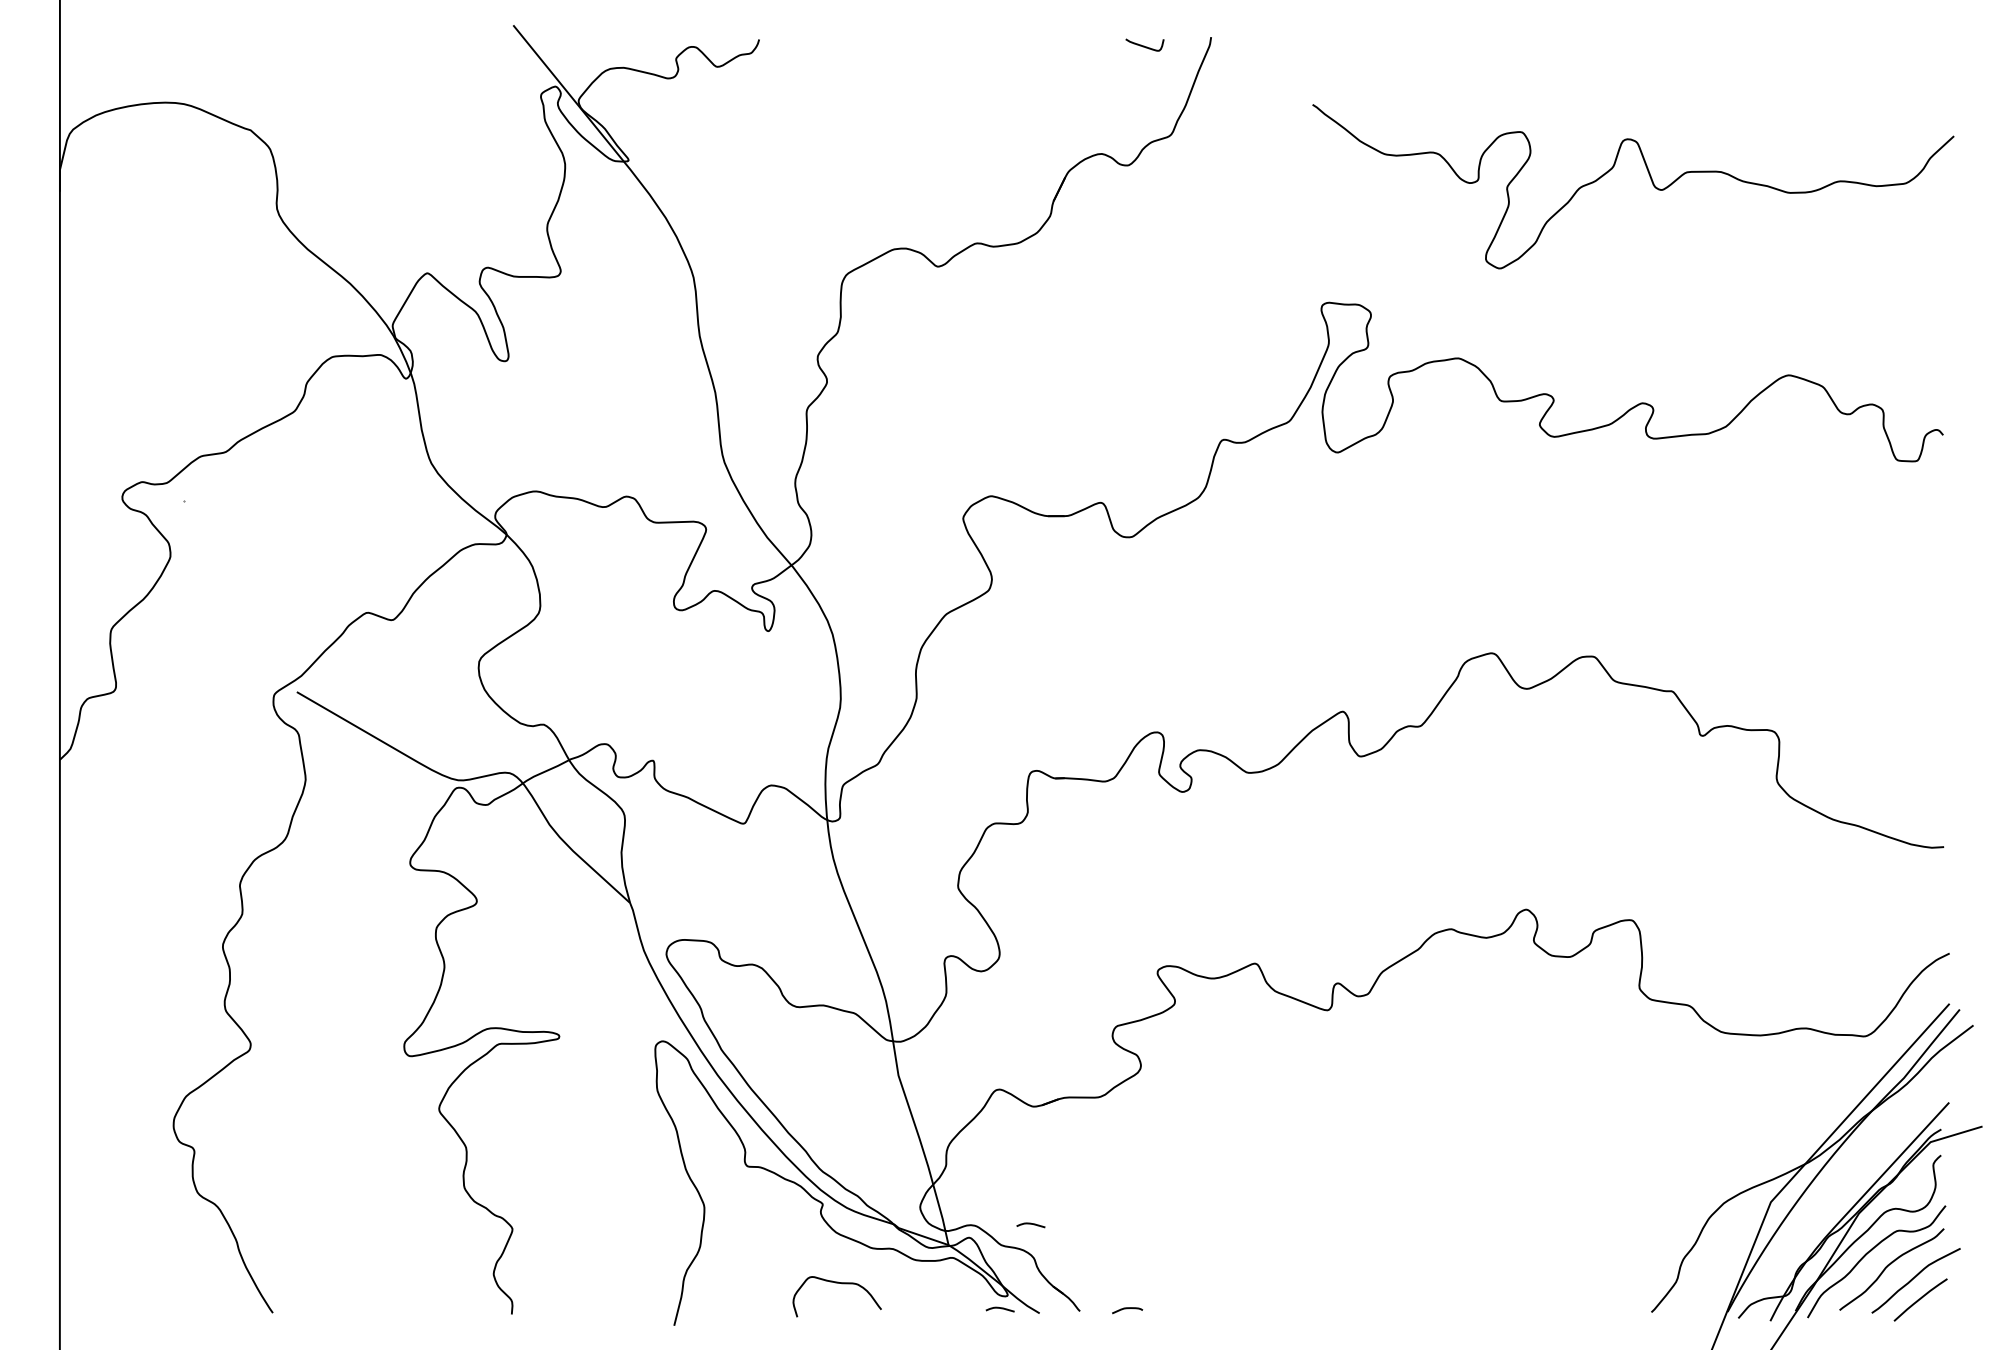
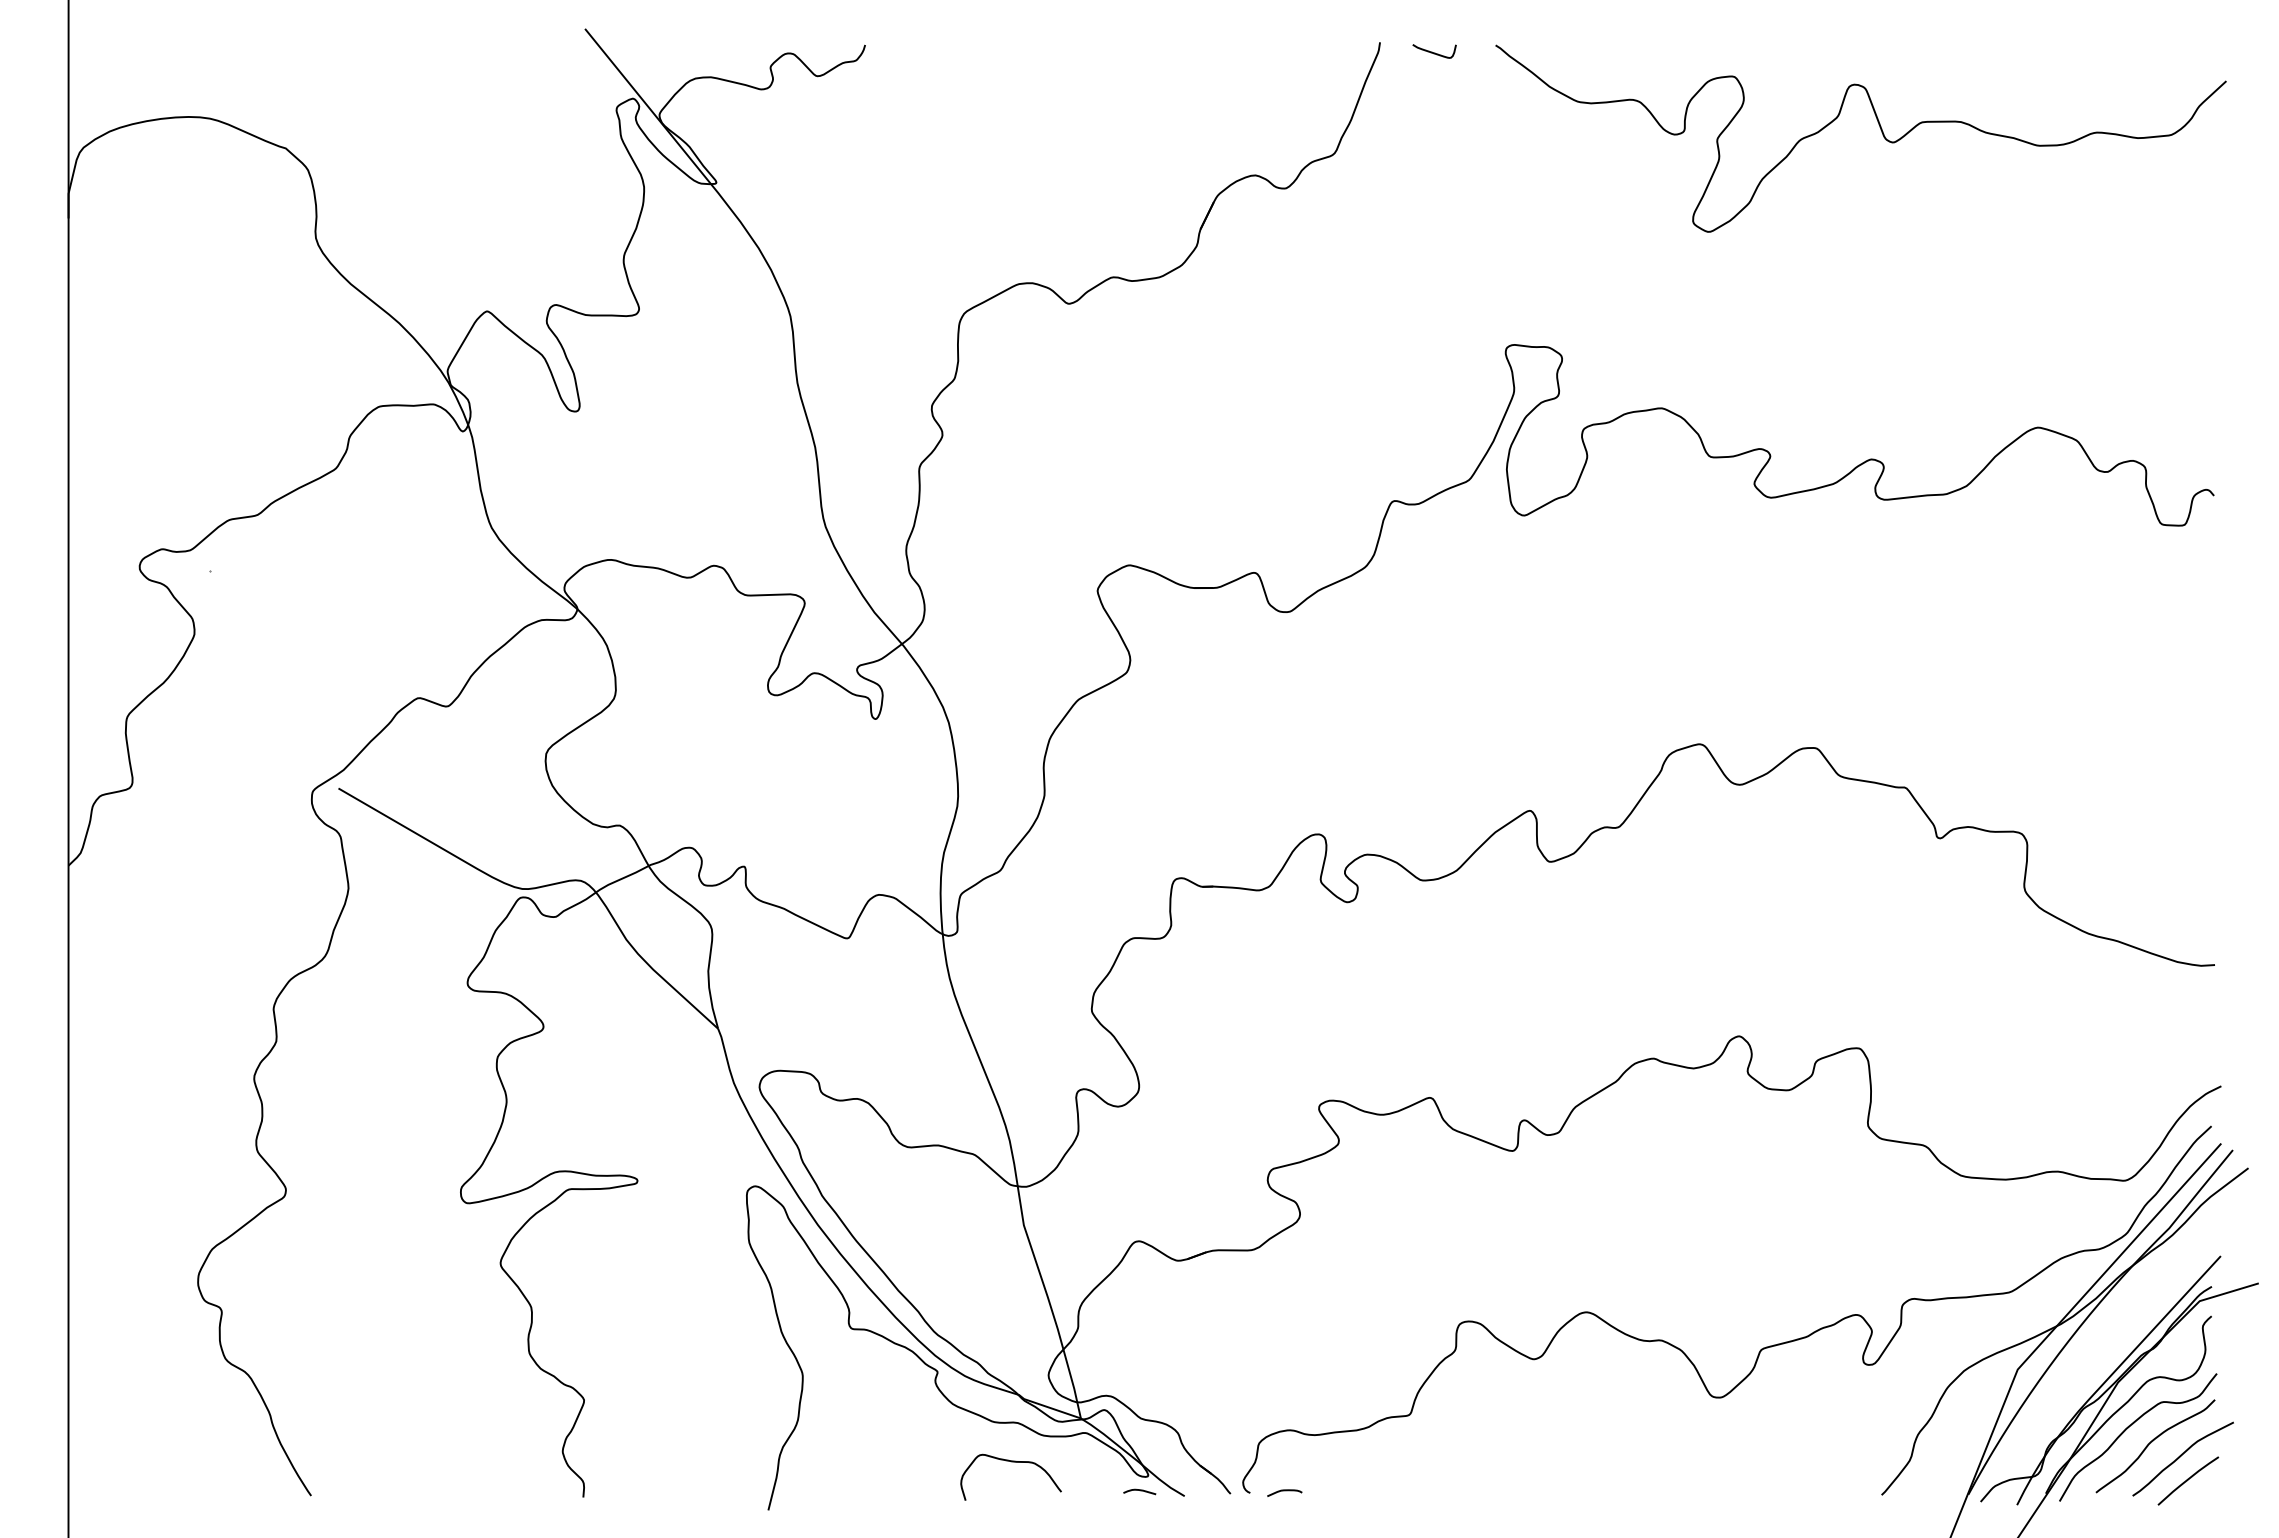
curve: (1144, 46) -> (1434, 52), moved
curve: (1650, 179) -> (1880, 130), moved
curve: (1545, 1183) -> (1761, 1348), added
curve: (1030, 1224) -> (1174, 1394), removed
curve: (837, 1283) -> (1011, 1462), moved

